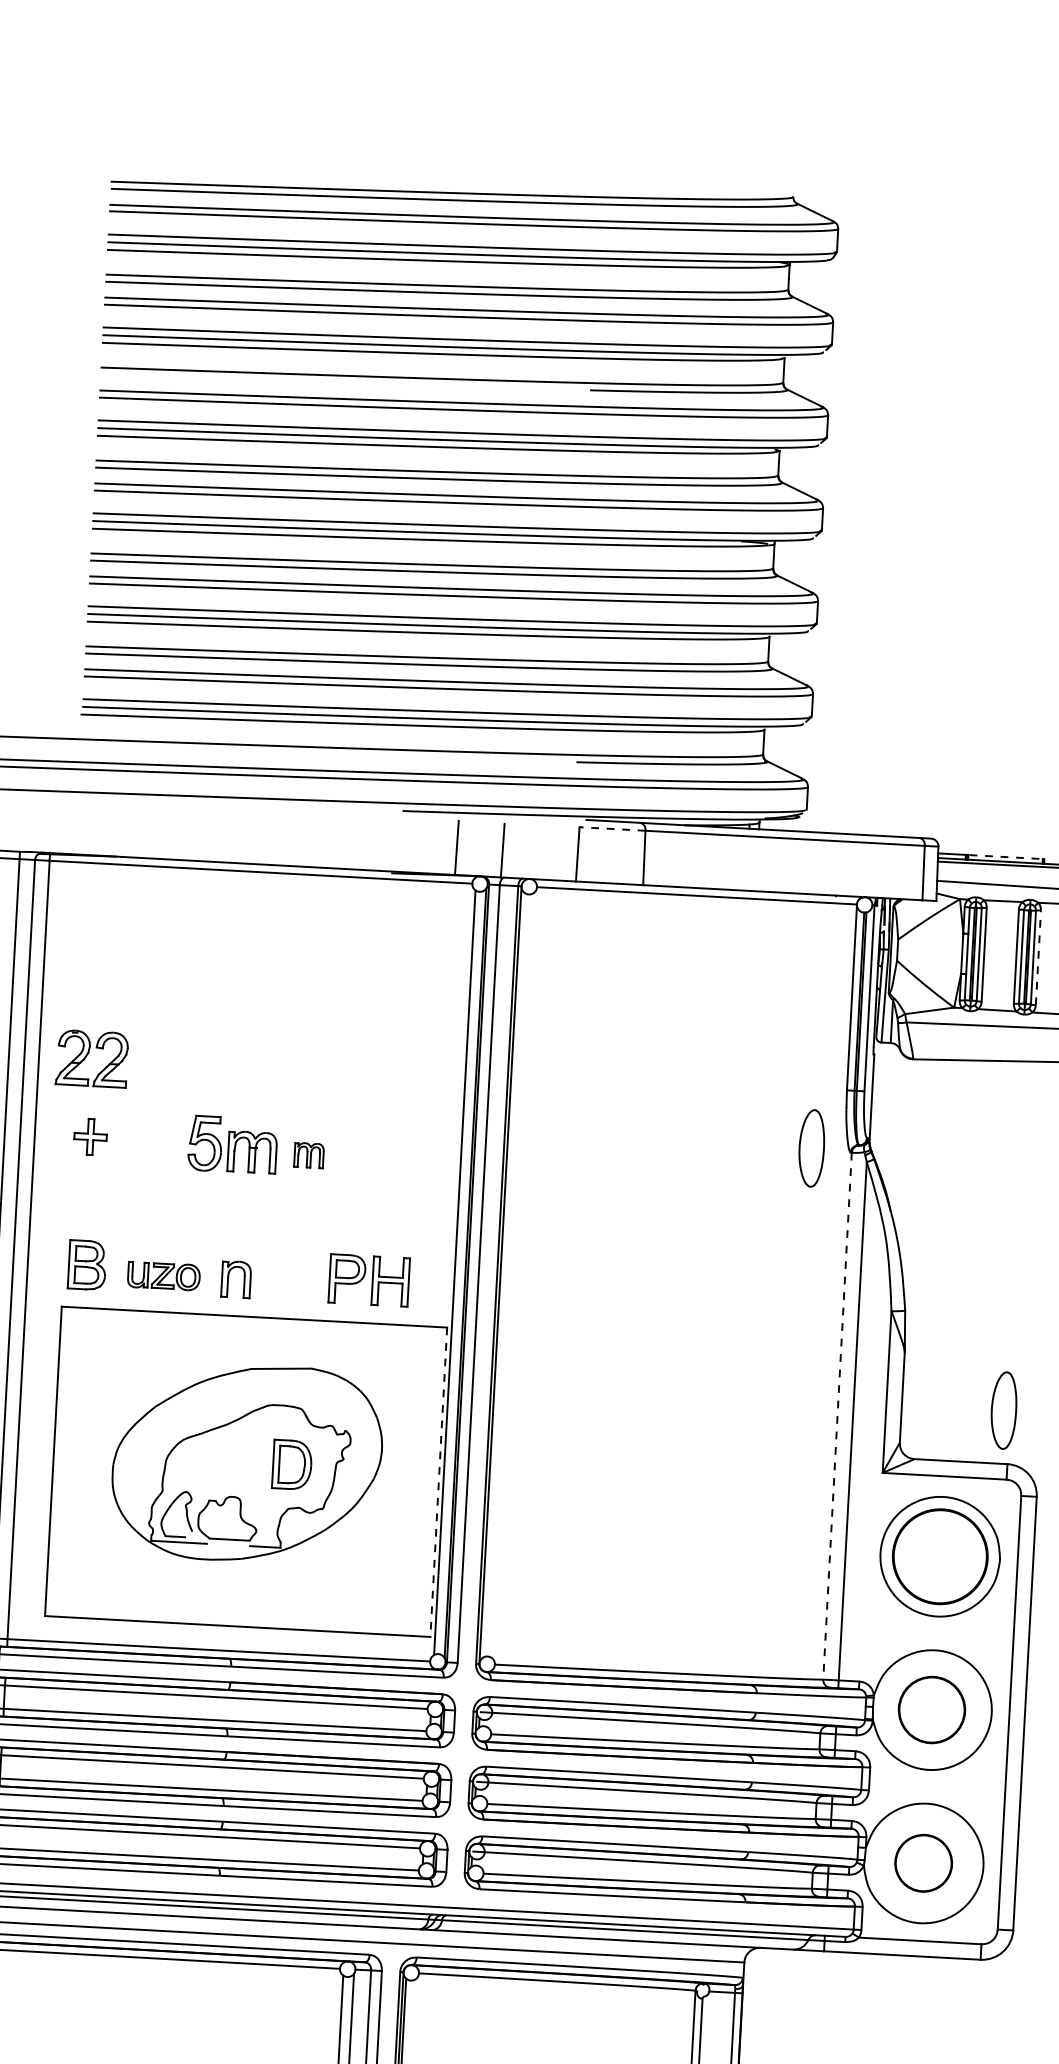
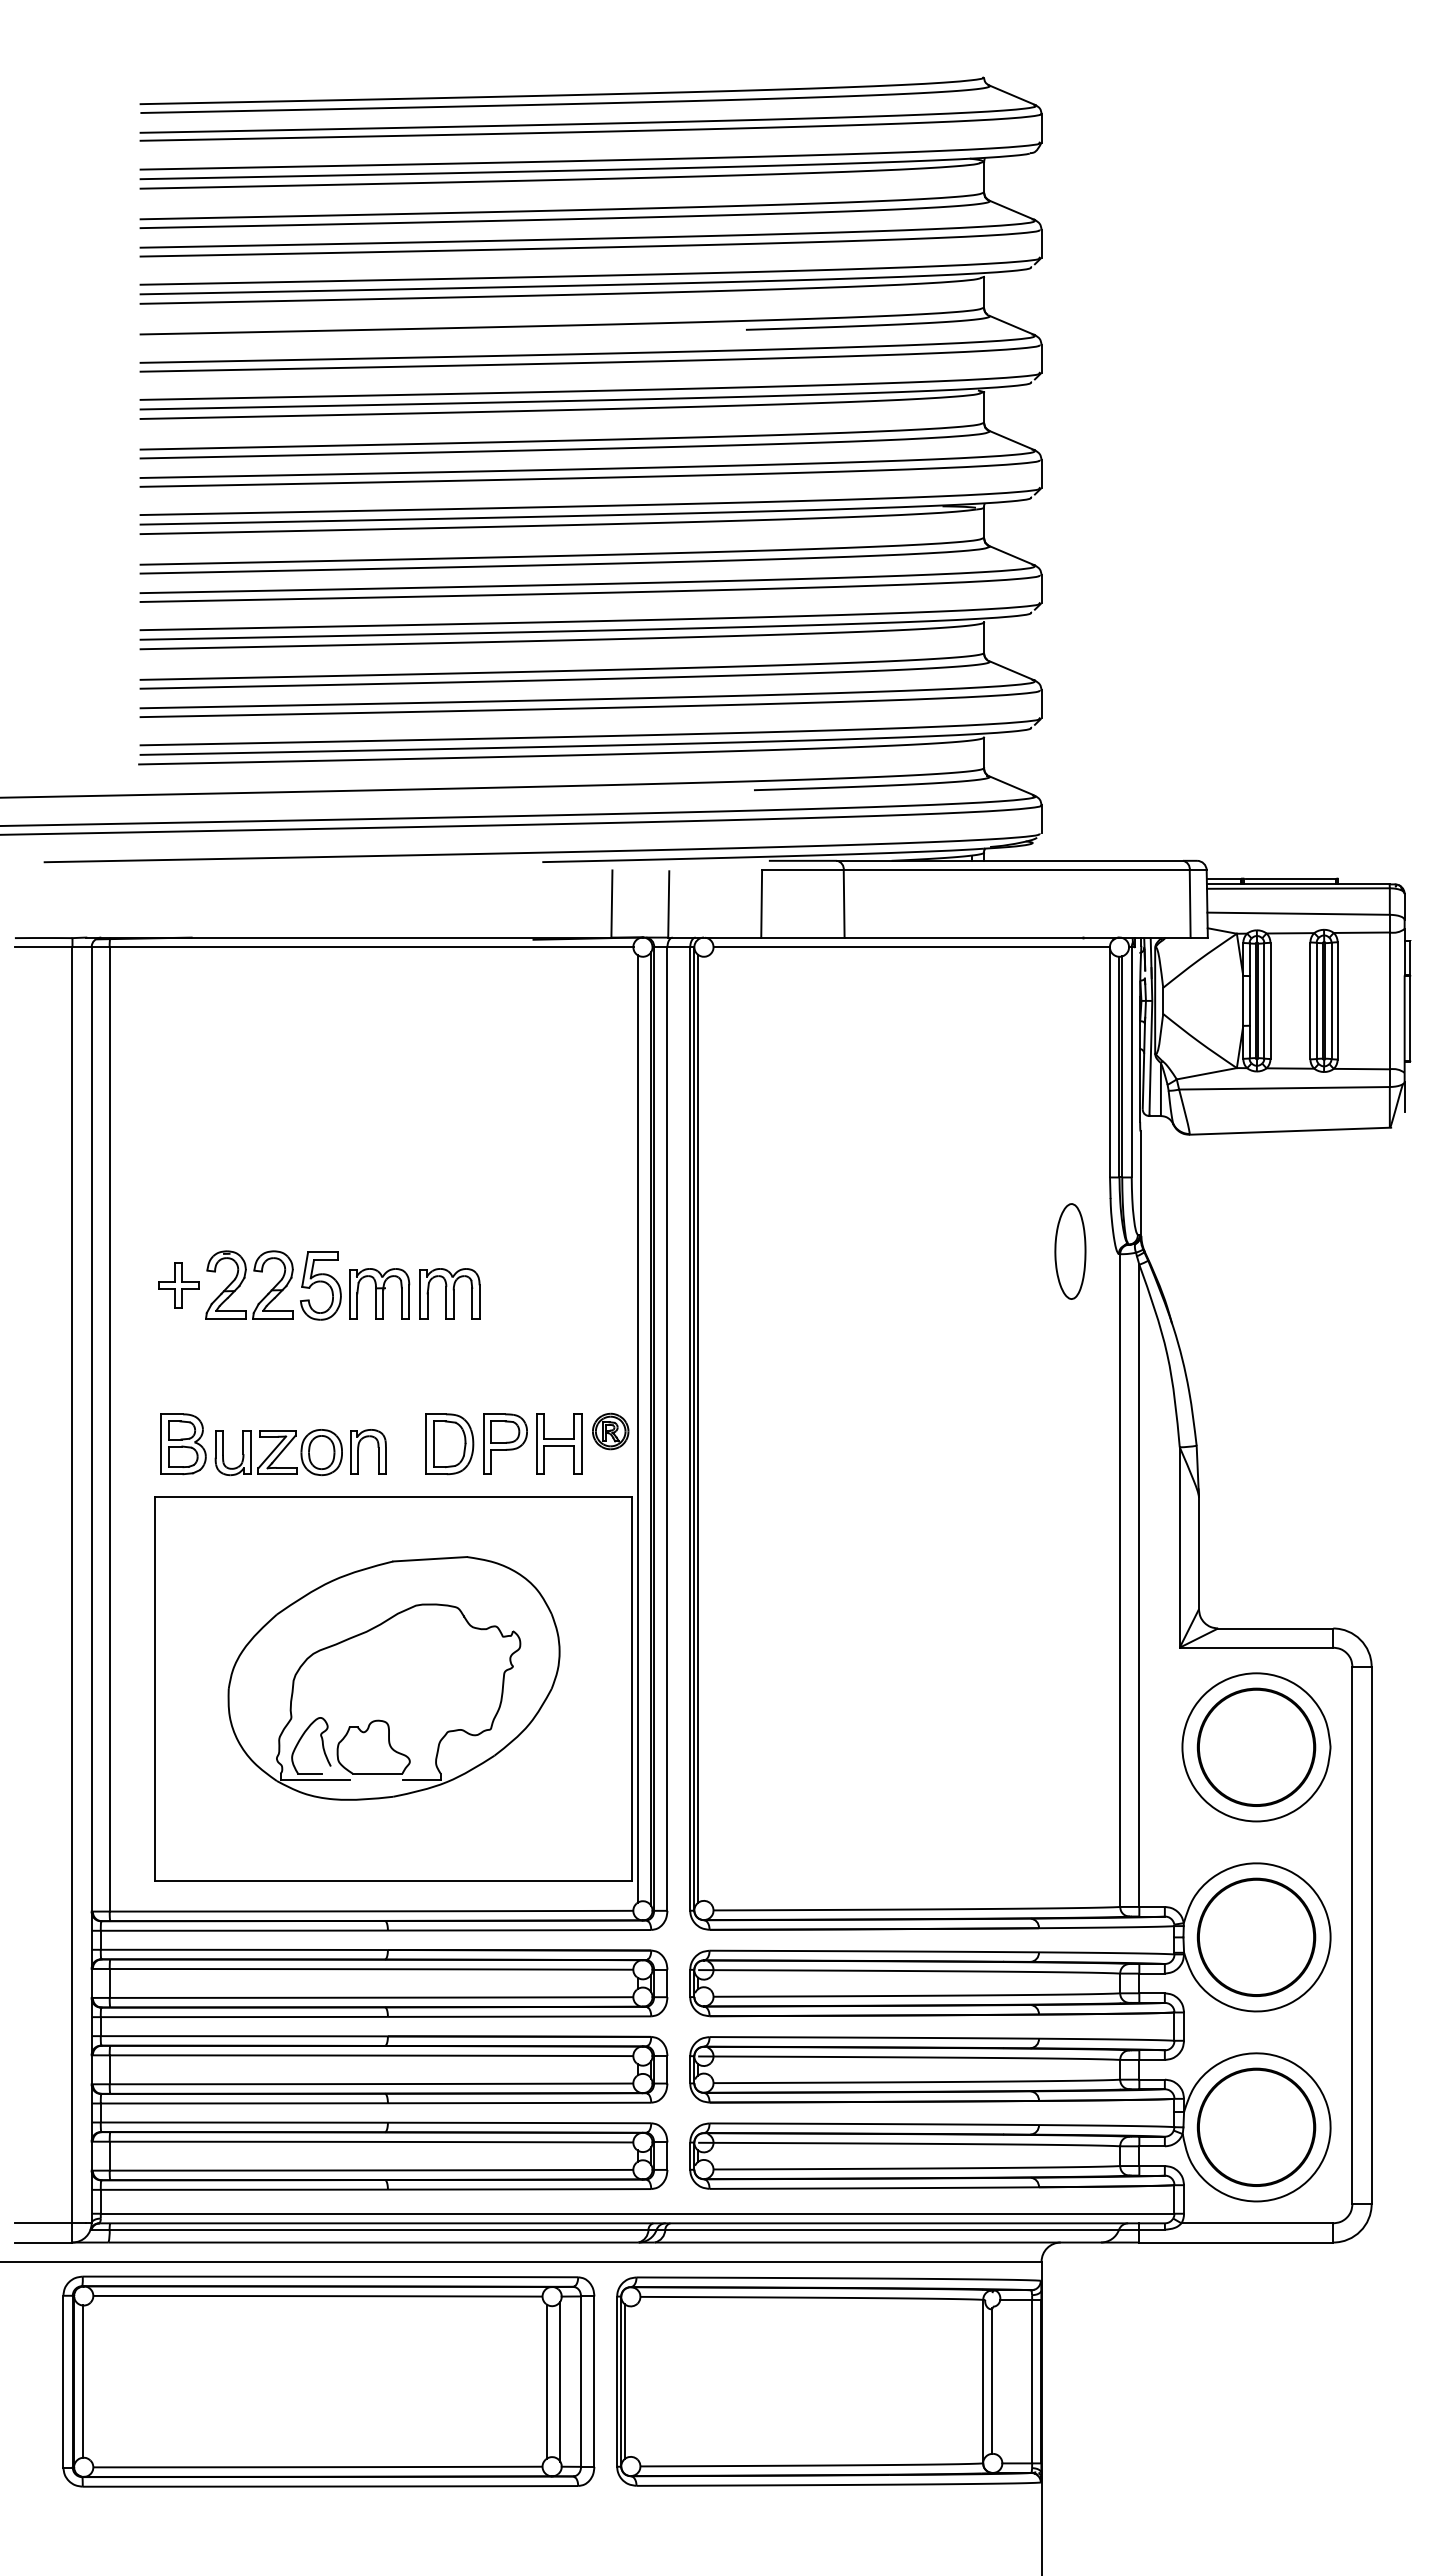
line: (612, 829) -> (802, 870), dashed -> solid
line: (1006, 857) -> (1291, 878), dashed -> solid
line: (1038, 957) -> (1337, 1000), dashed -> solid
part: (87, 1055) -> (243, 1281), moved
part: (308, 1155) -> (449, 1293), size x1.67
part: (432, 1273) -> (610, 1431), added
line: (503, 1274) -> (698, 1428), added
part: (163, 1276) -> (278, 1452), size x1.43
part: (1004, 1410) -> (1325, 1562), removed
line: (837, 1416) -> (1120, 1581), dashed -> solid
part: (291, 1465) -> (449, 1444), moved
line: (439, 1481) -> (632, 1688), dashed -> solid
part: (932, 1709) -> (1256, 1936), size x1.43
part: (923, 1862) -> (1256, 2126), size x1.67

